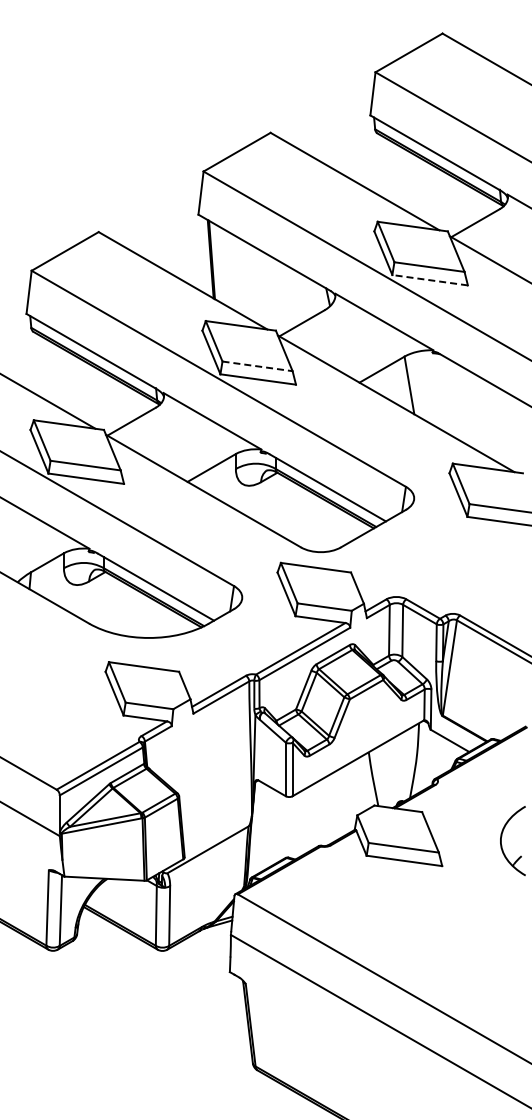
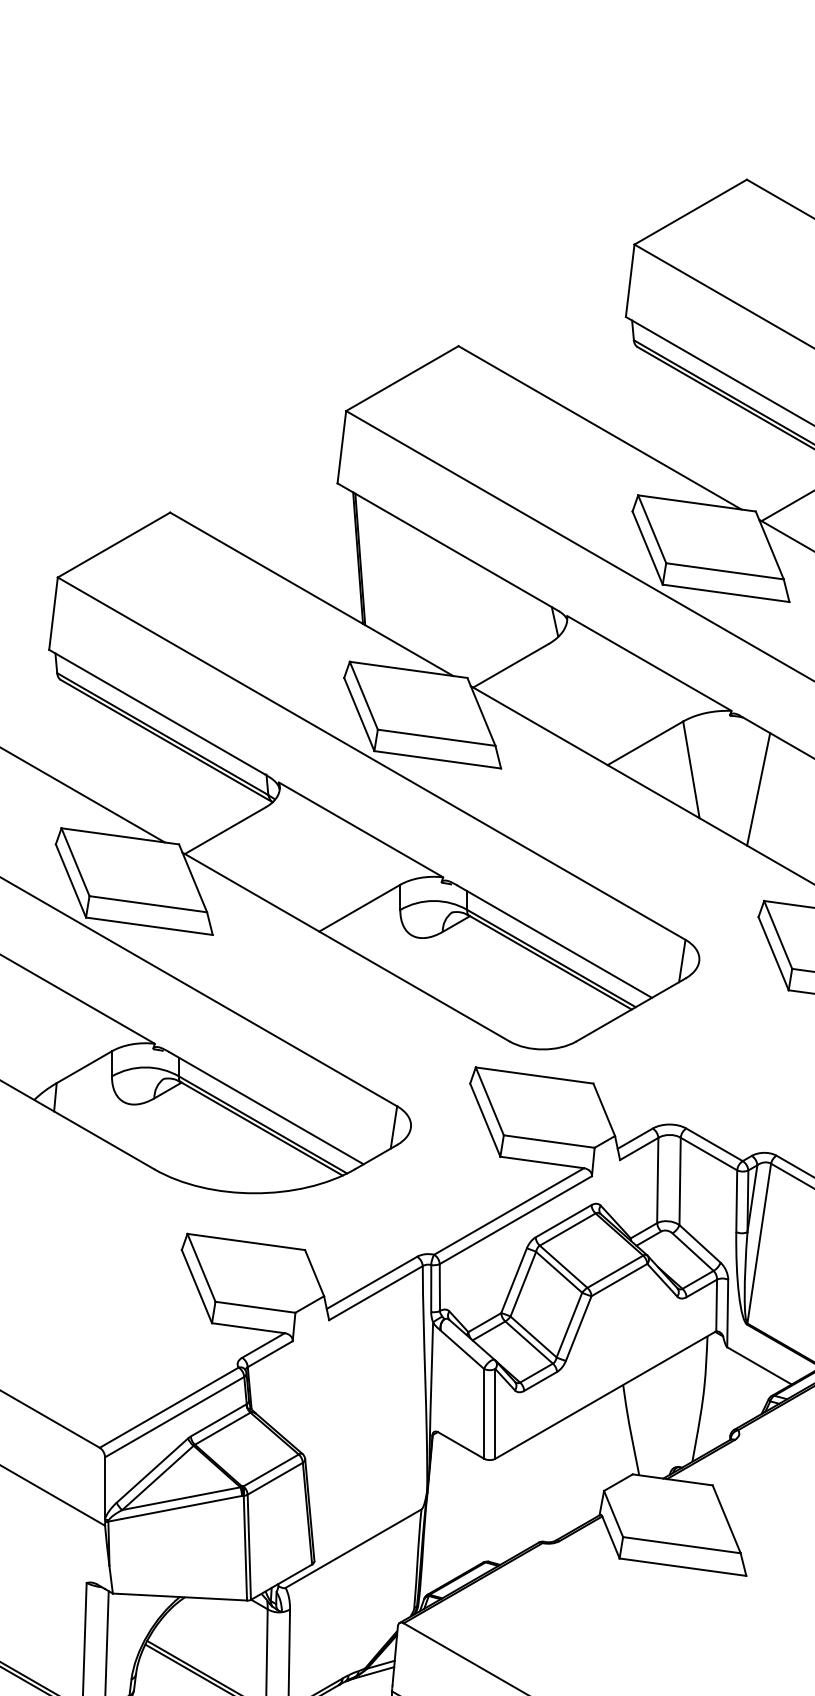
line: (429, 280) -> (725, 593), dashed -> solid
line: (258, 366) -> (438, 738), dashed -> solid
line: (449, 396) -> (758, 788), added

